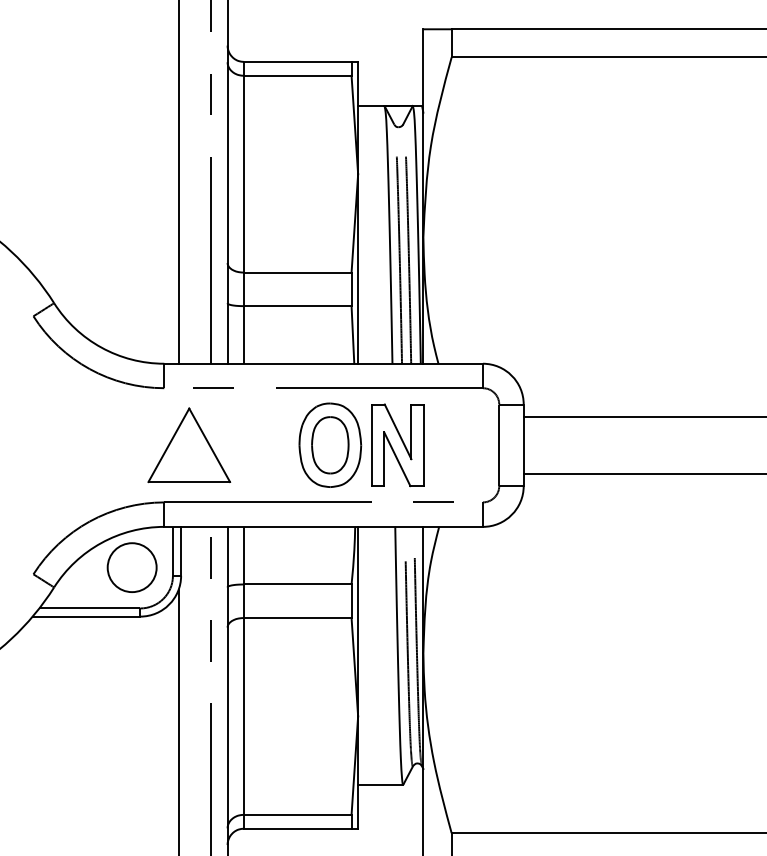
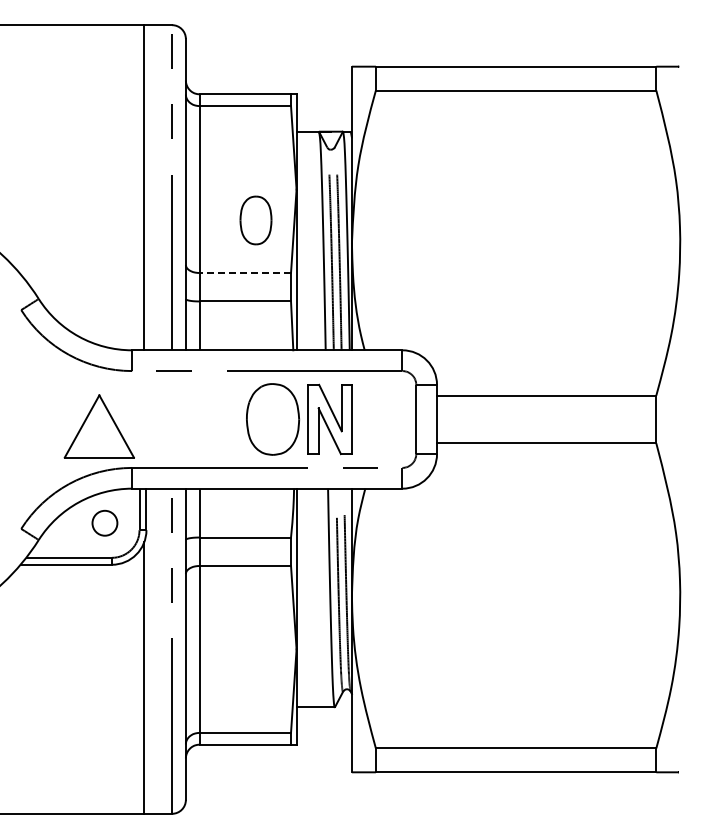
line: (297, 273) -> (245, 273), solid -> dashed
part: (188, 445) -> (98, 426), moved
part: (329, 445) -> (255, 220), moved
circle: (131, 567) -> (104, 523), size x0.6

